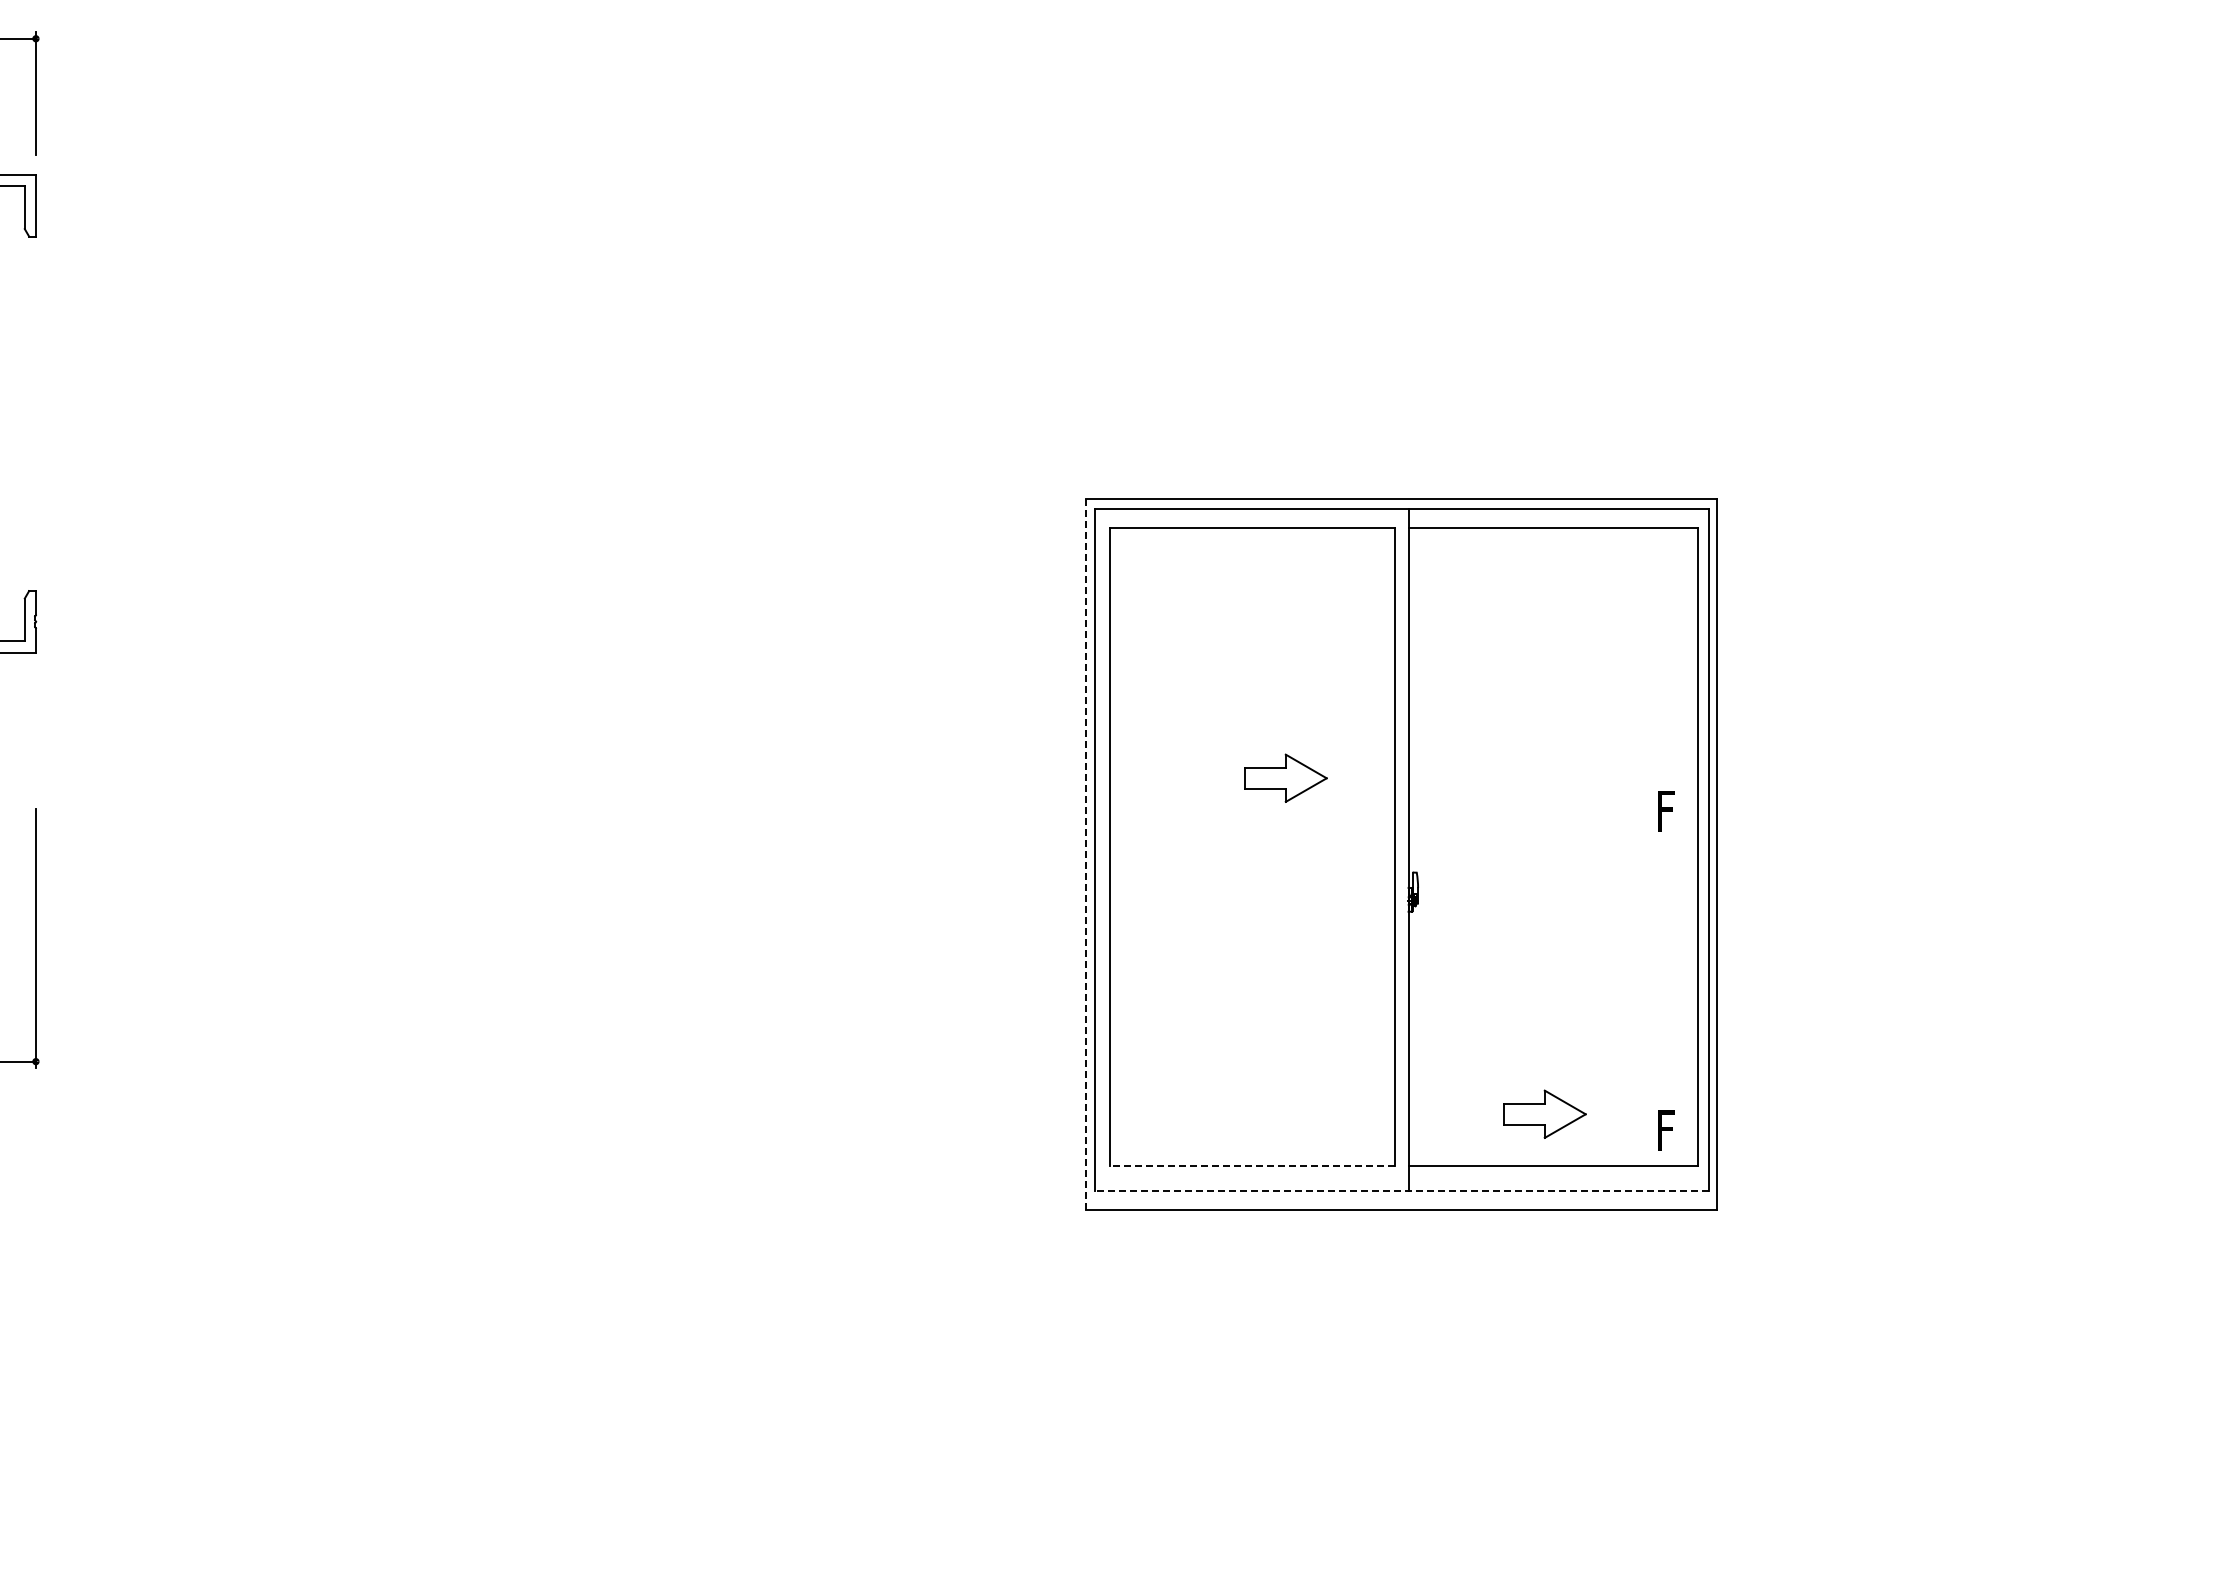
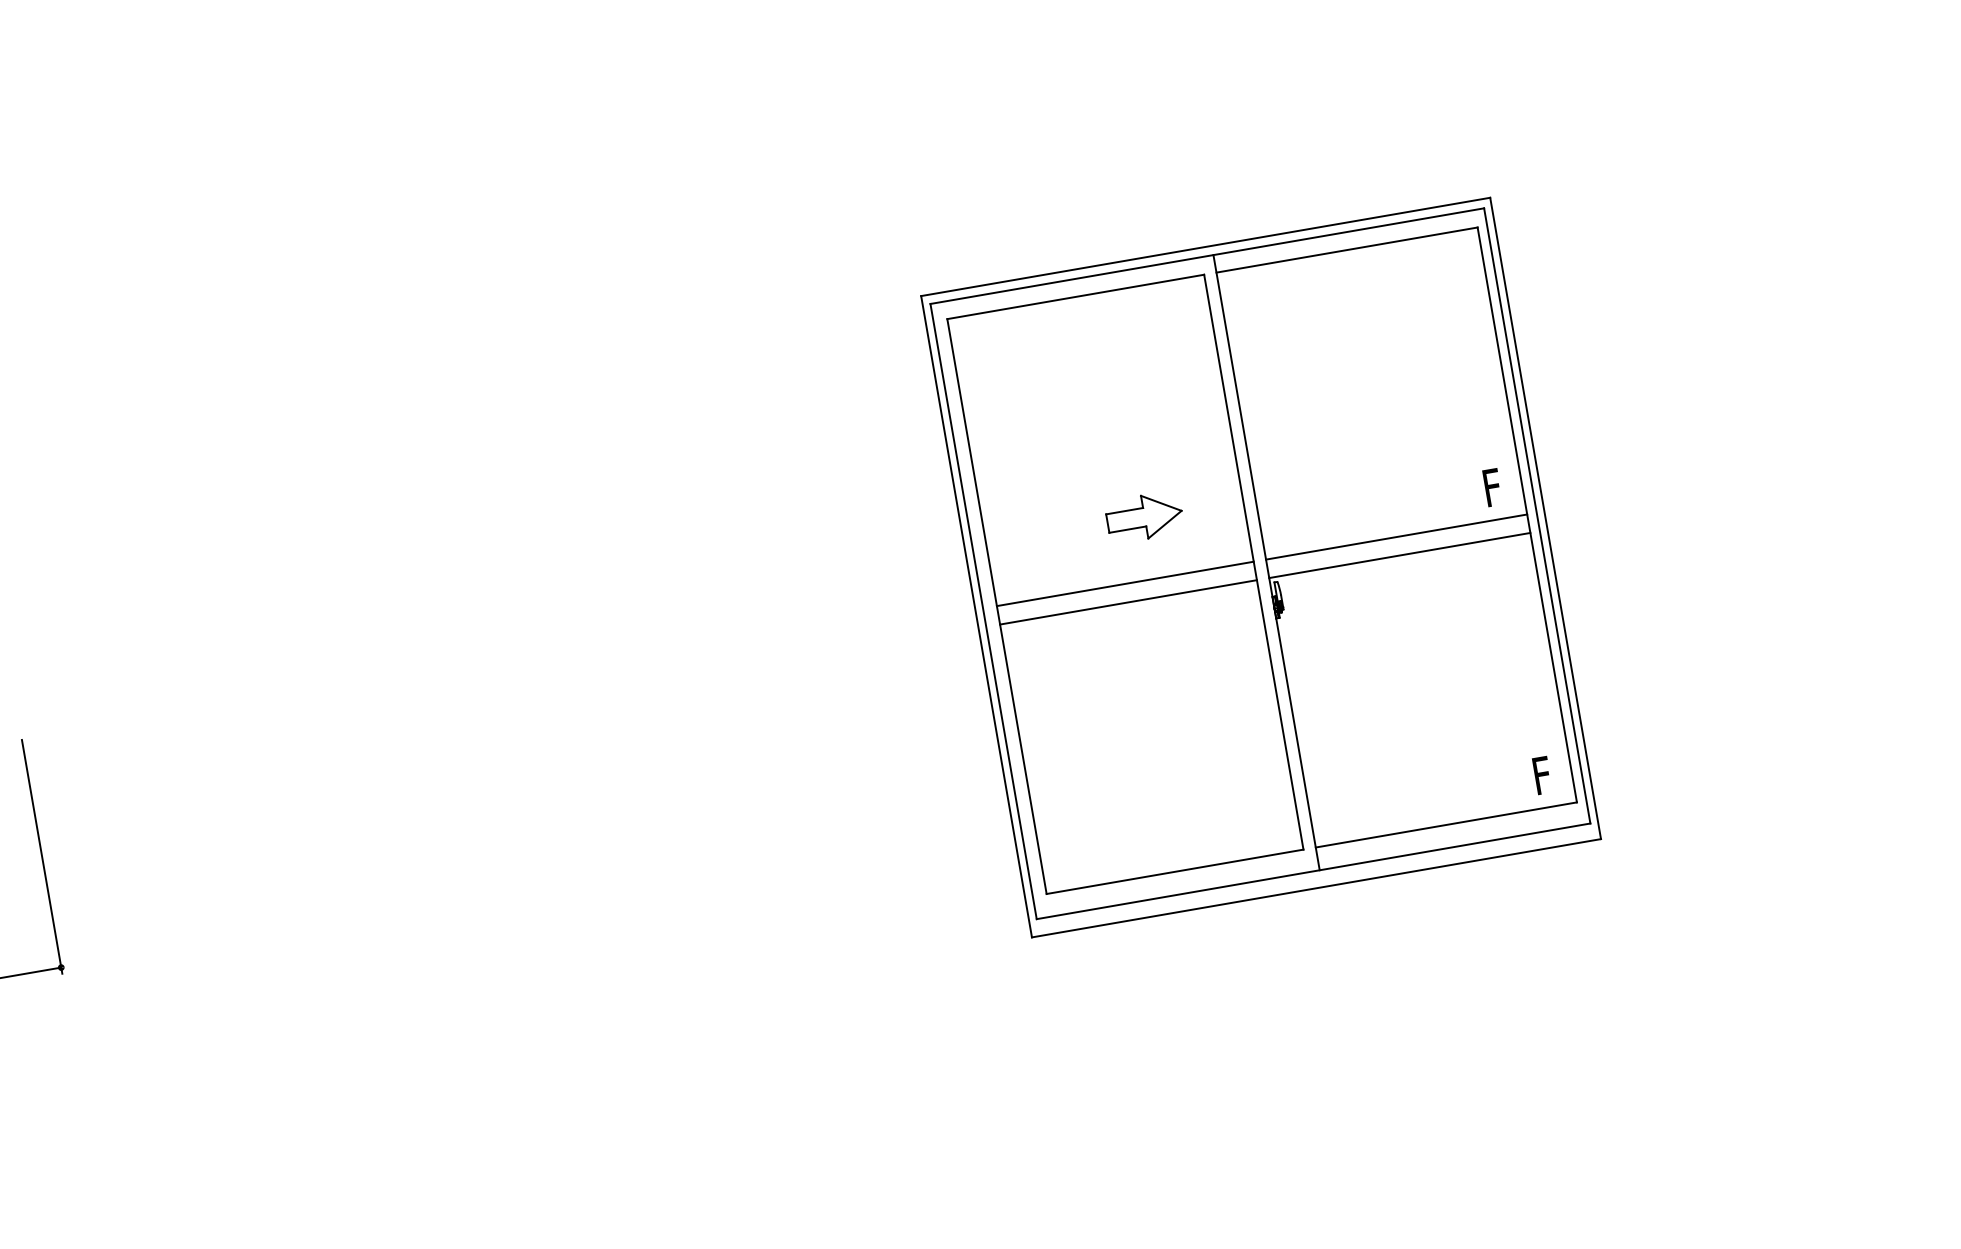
line: (1252, 846) -> (1125, 583), added
line: (1553, 846) -> (1396, 537), added
line: (1086, 853) -> (976, 616), dashed -> solid
line: (1252, 866) -> (1128, 601), added
line: (1553, 866) -> (1399, 555), added
part: (1544, 1113) -> (1430, 779), removed
line: (1252, 1165) -> (1174, 871), dashed -> solid
line: (1401, 1190) -> (1313, 871), dashed -> solid

